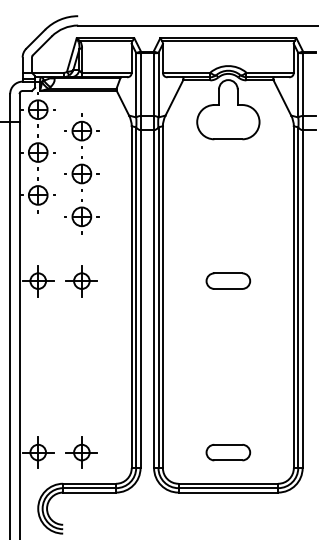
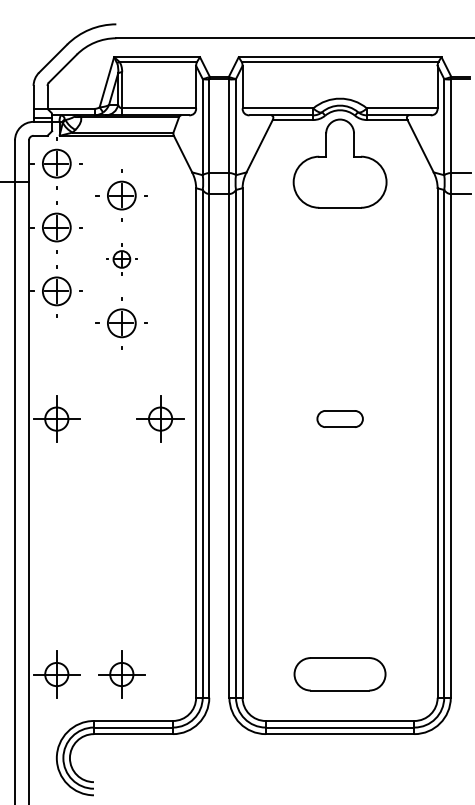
part: (81, 173) -> (121, 258), size x0.6
part: (228, 280) -> (340, 418), size x0.7
part: (81, 281) -> (160, 419), moved
part: (228, 452) -> (340, 674), size x1.4

